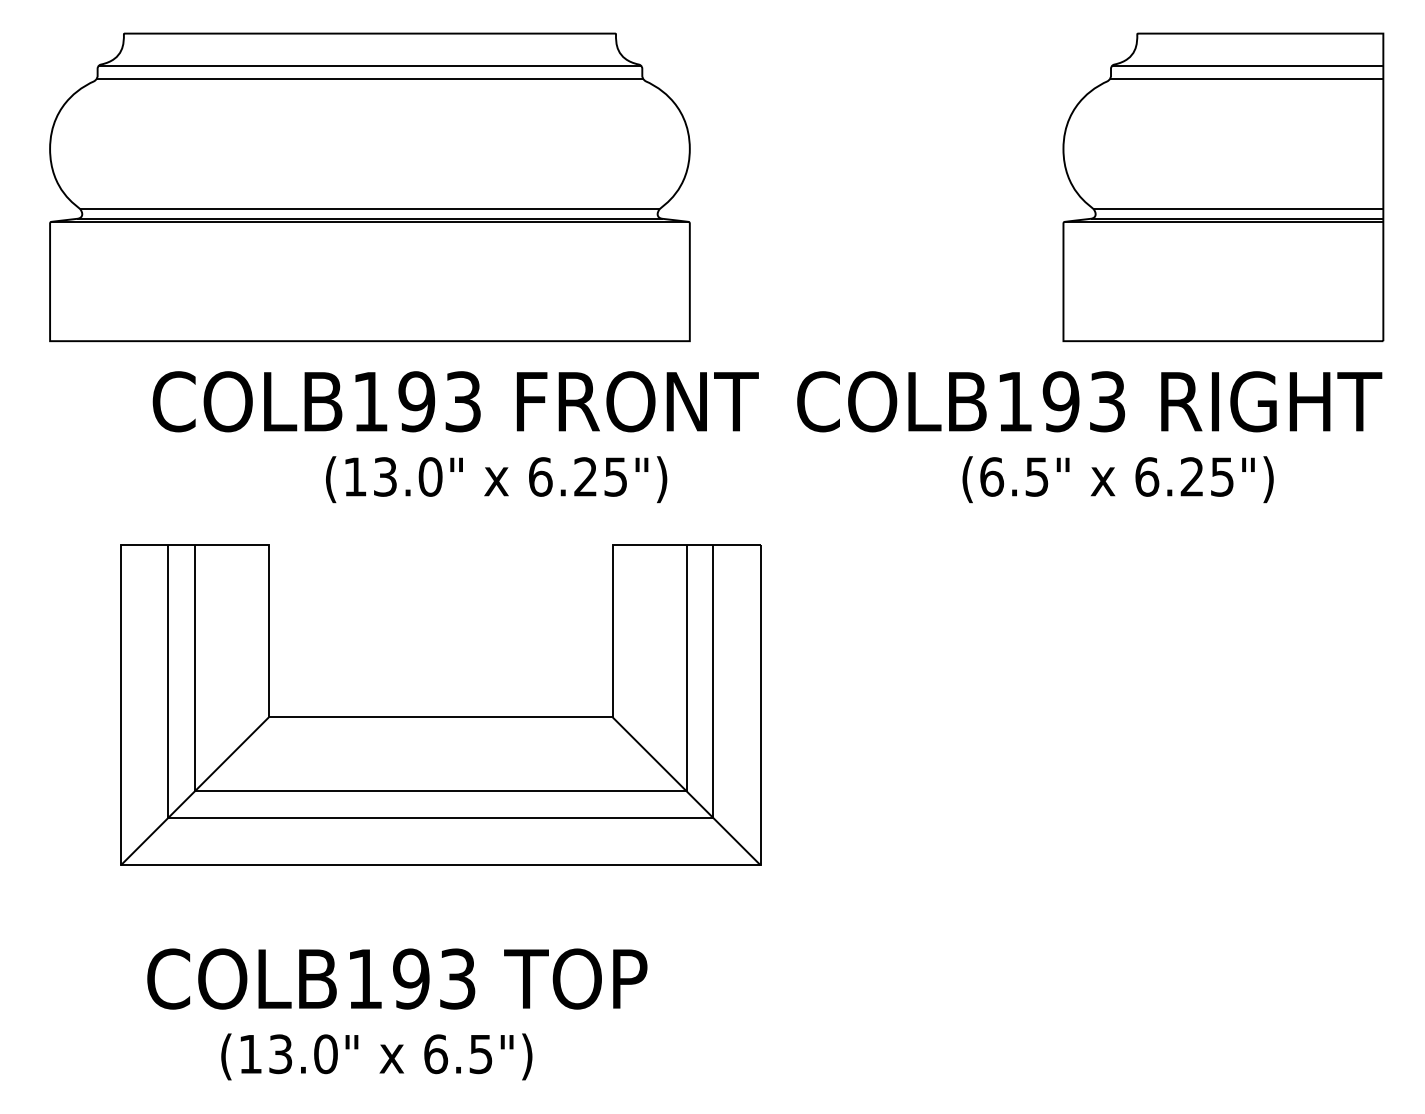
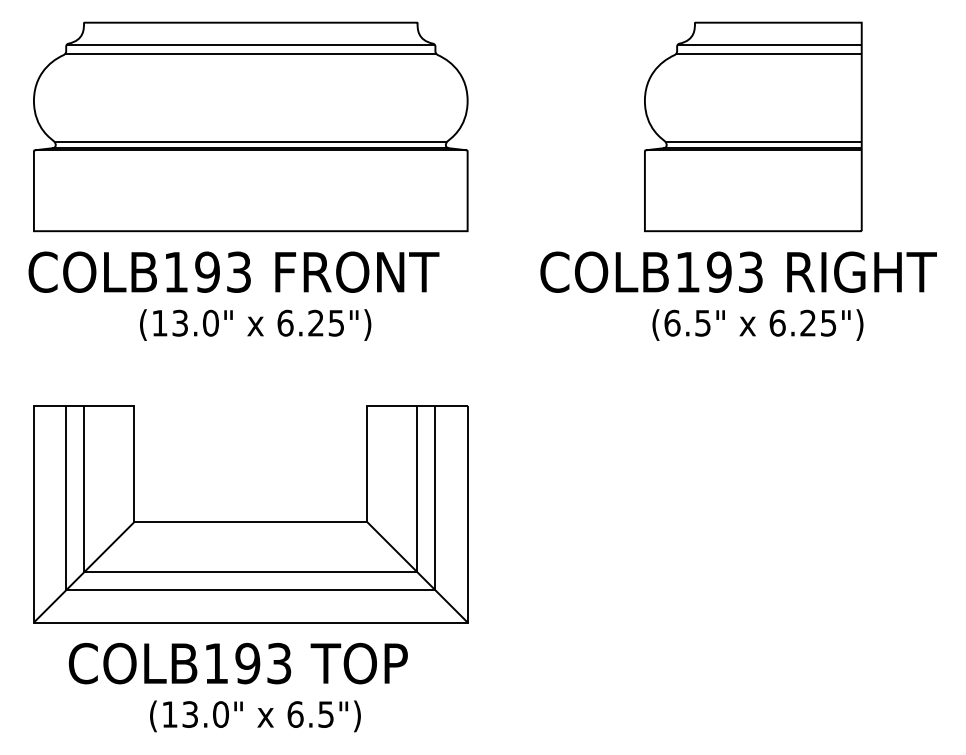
part: (1223, 186) -> (753, 126), moved
text: (455, 400) -> (233, 271), moved
text: (496, 478) -> (255, 324), moved
part: (440, 716) -> (250, 521), moved
text: (396, 978) -> (237, 663), moved

